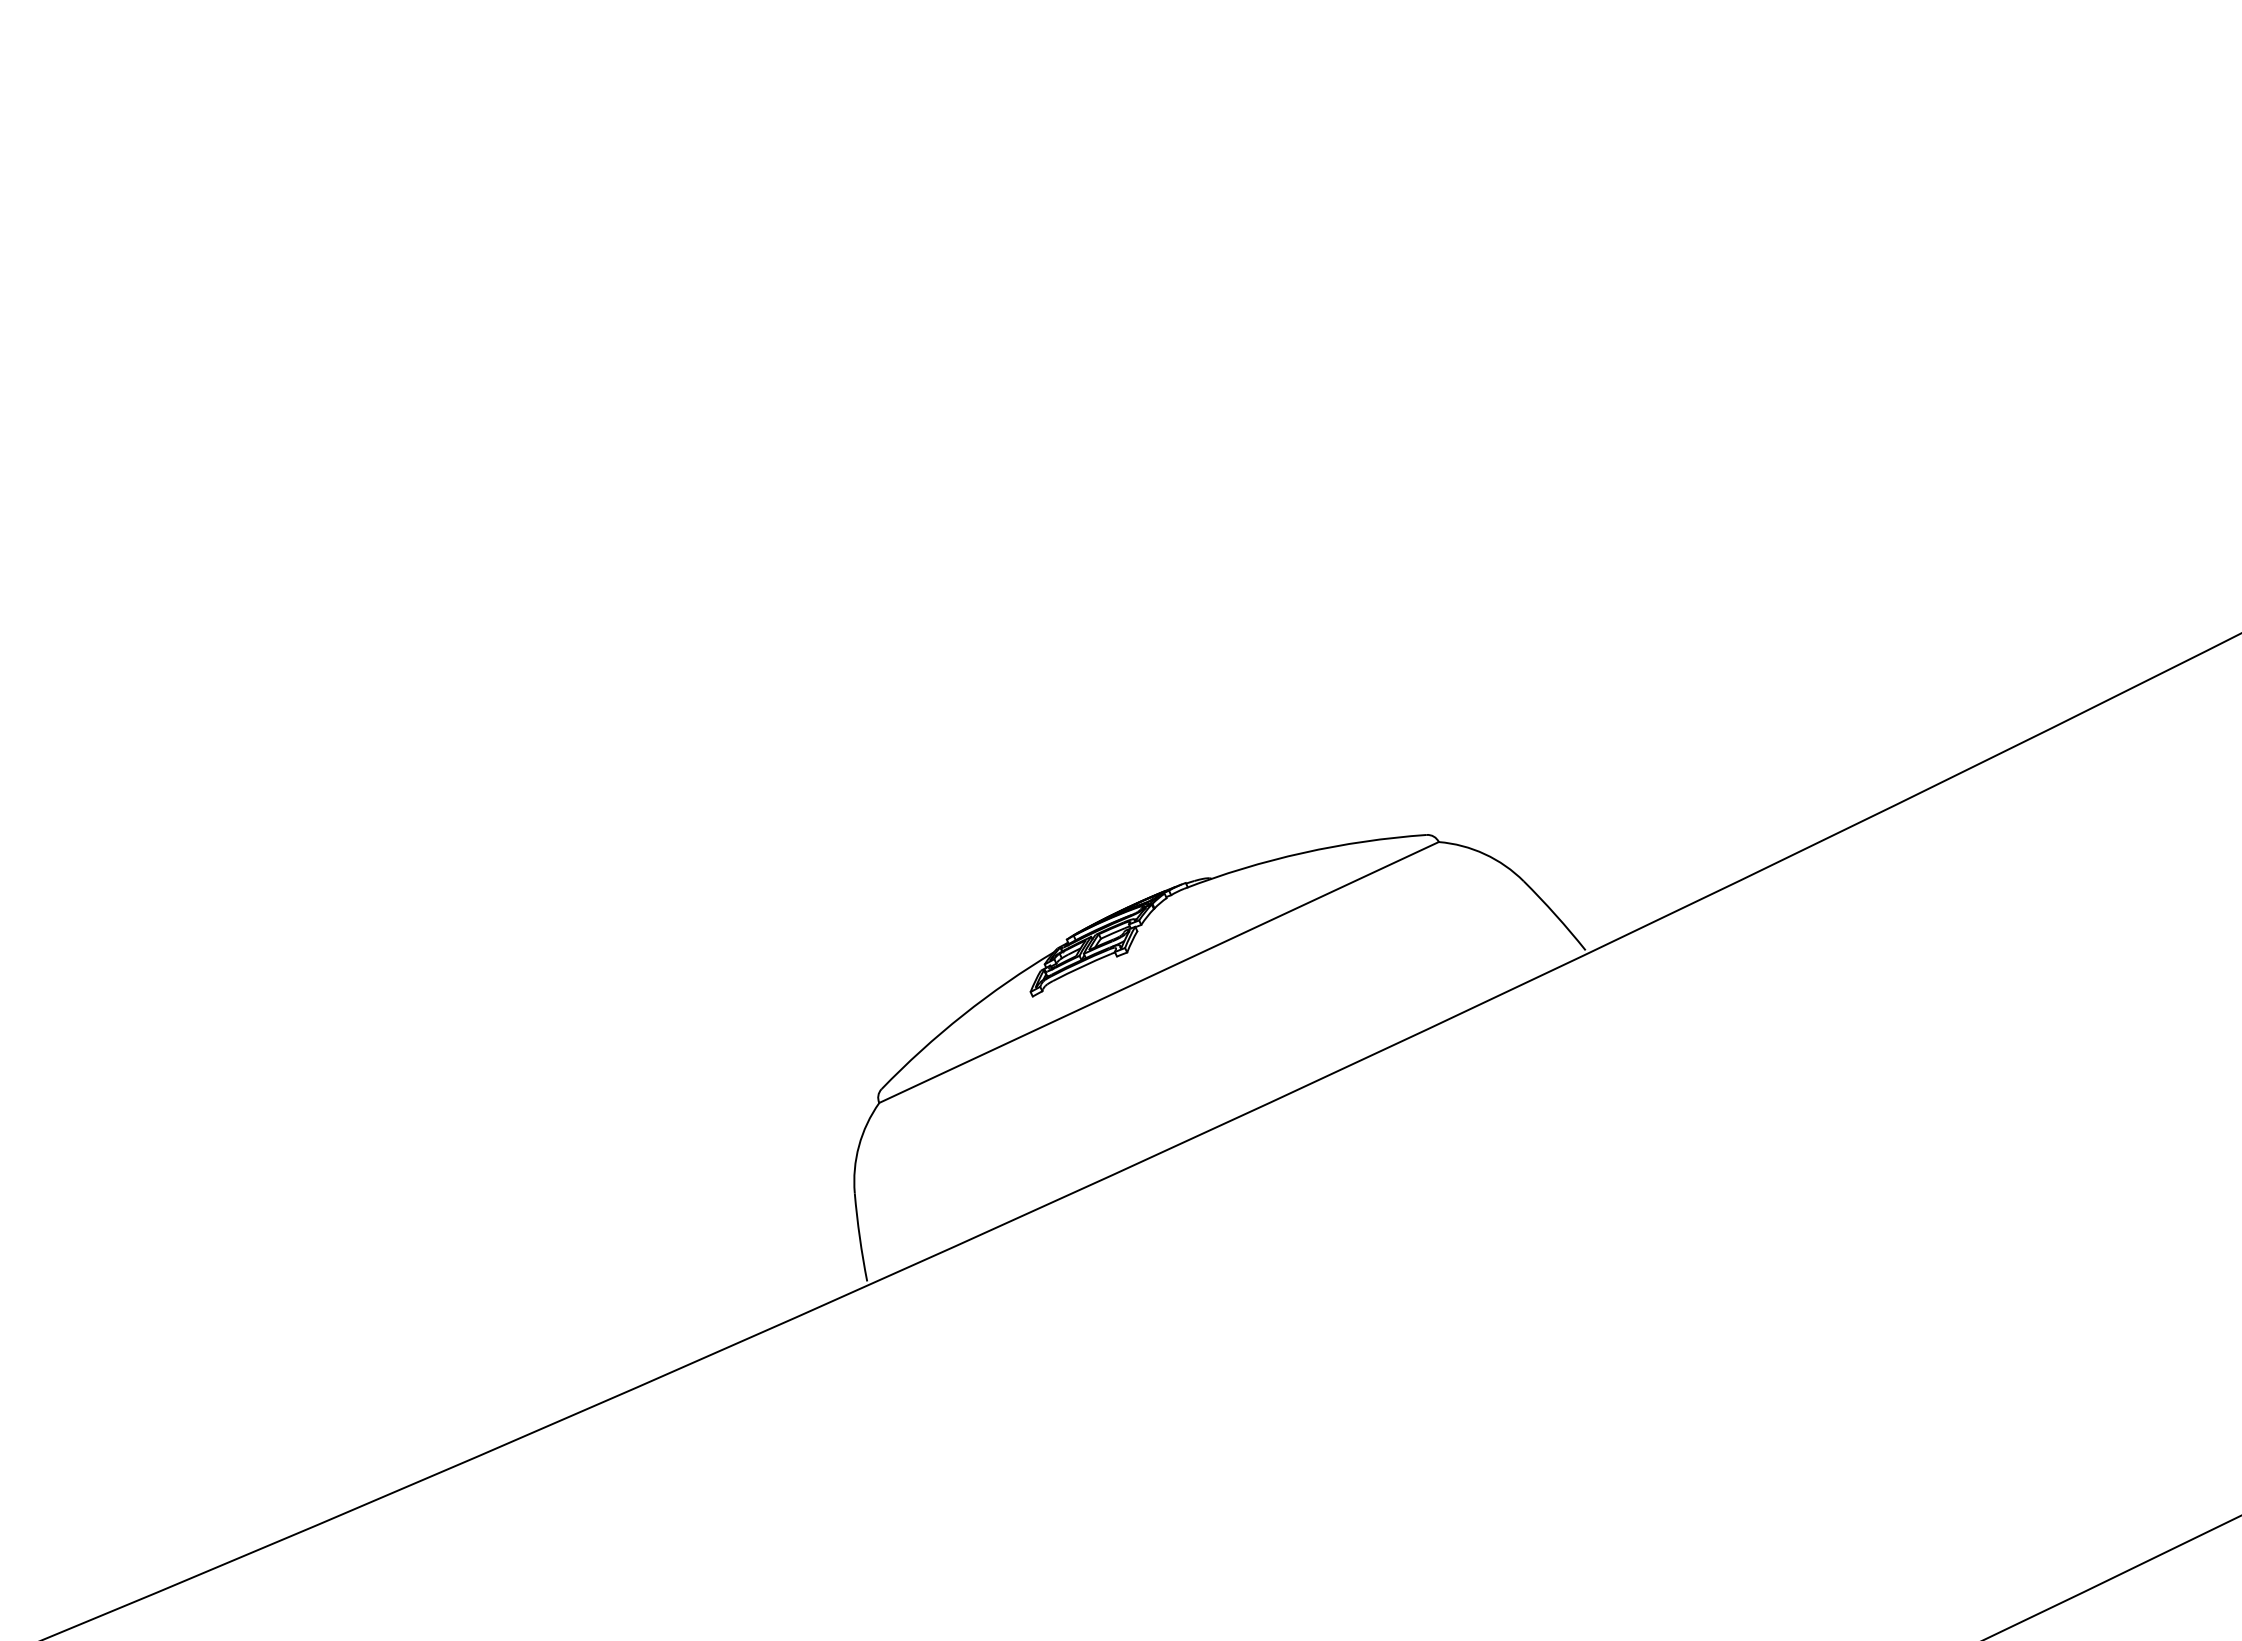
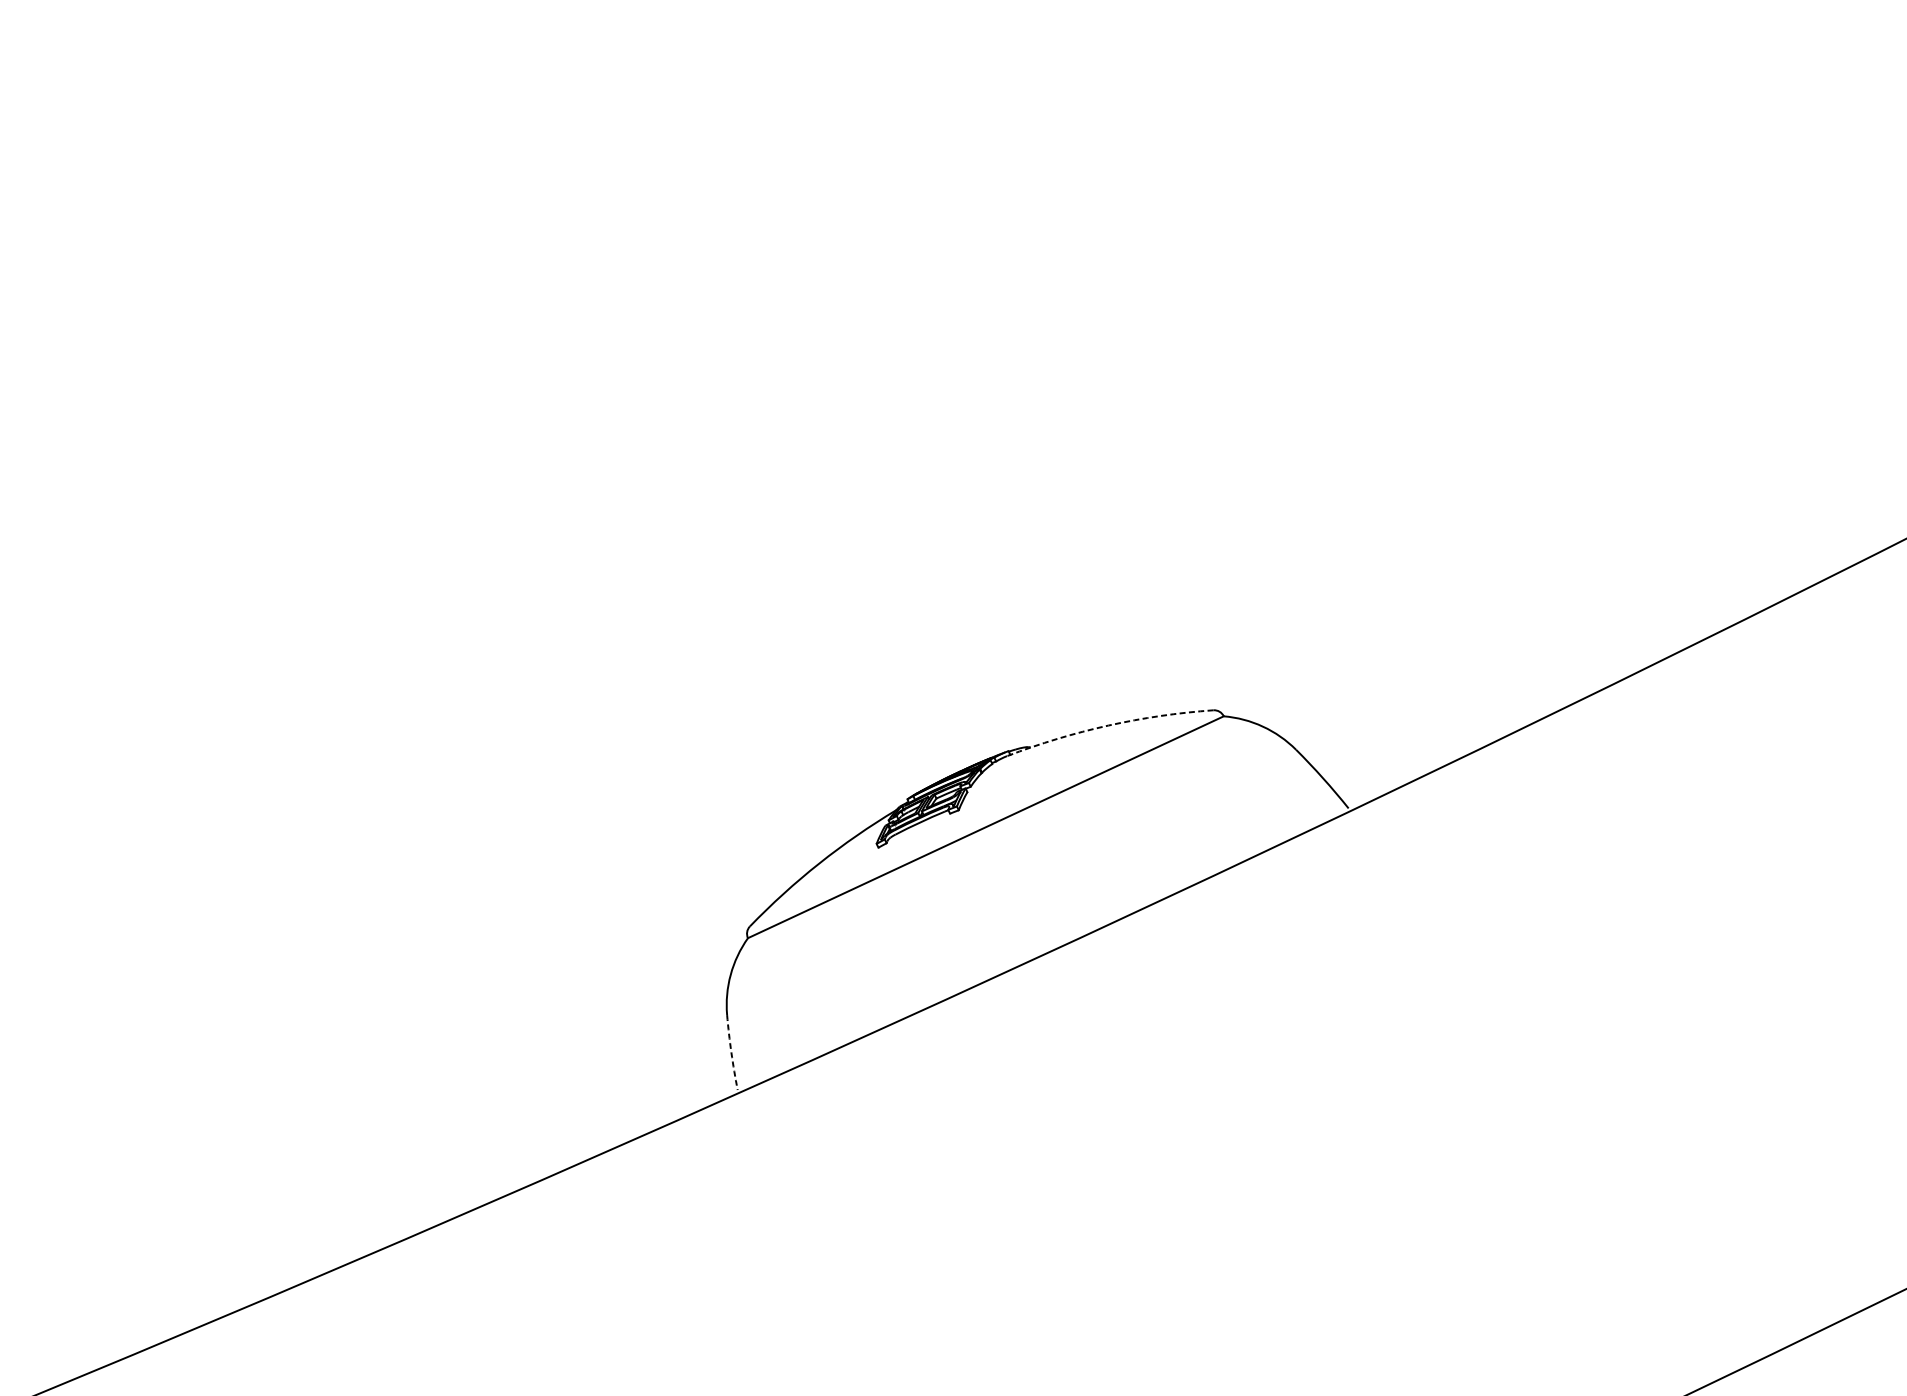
arc: (1303, 852) -> (1108, 725), solid -> dashed
arc: (859, 1237) -> (731, 1052), solid -> dashed

